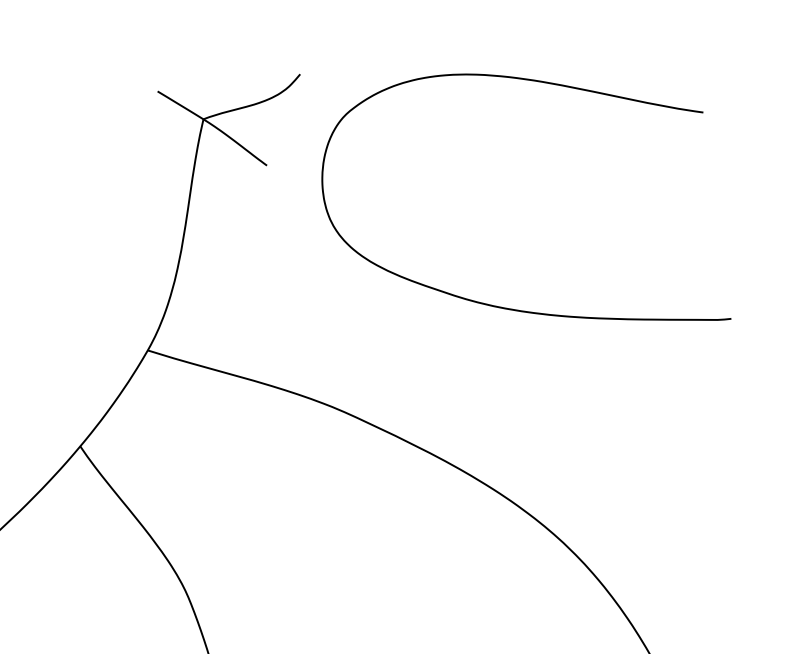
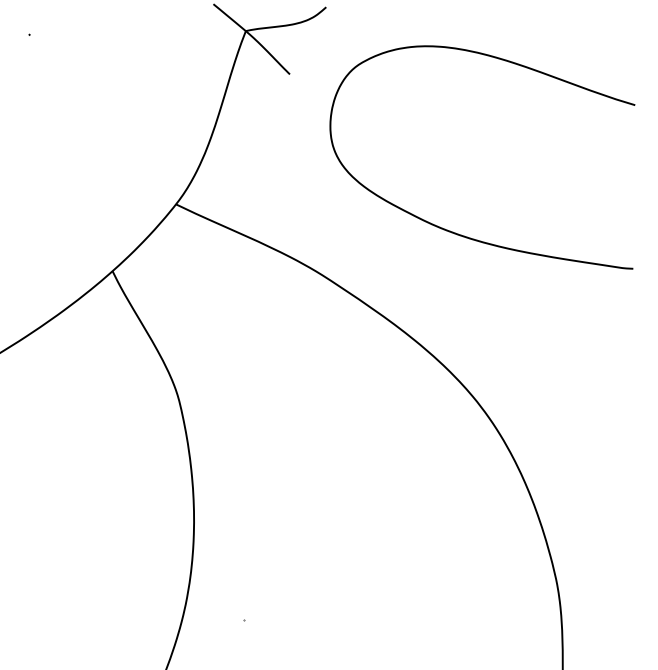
curve: (498, 305) -> (453, 231), moved

